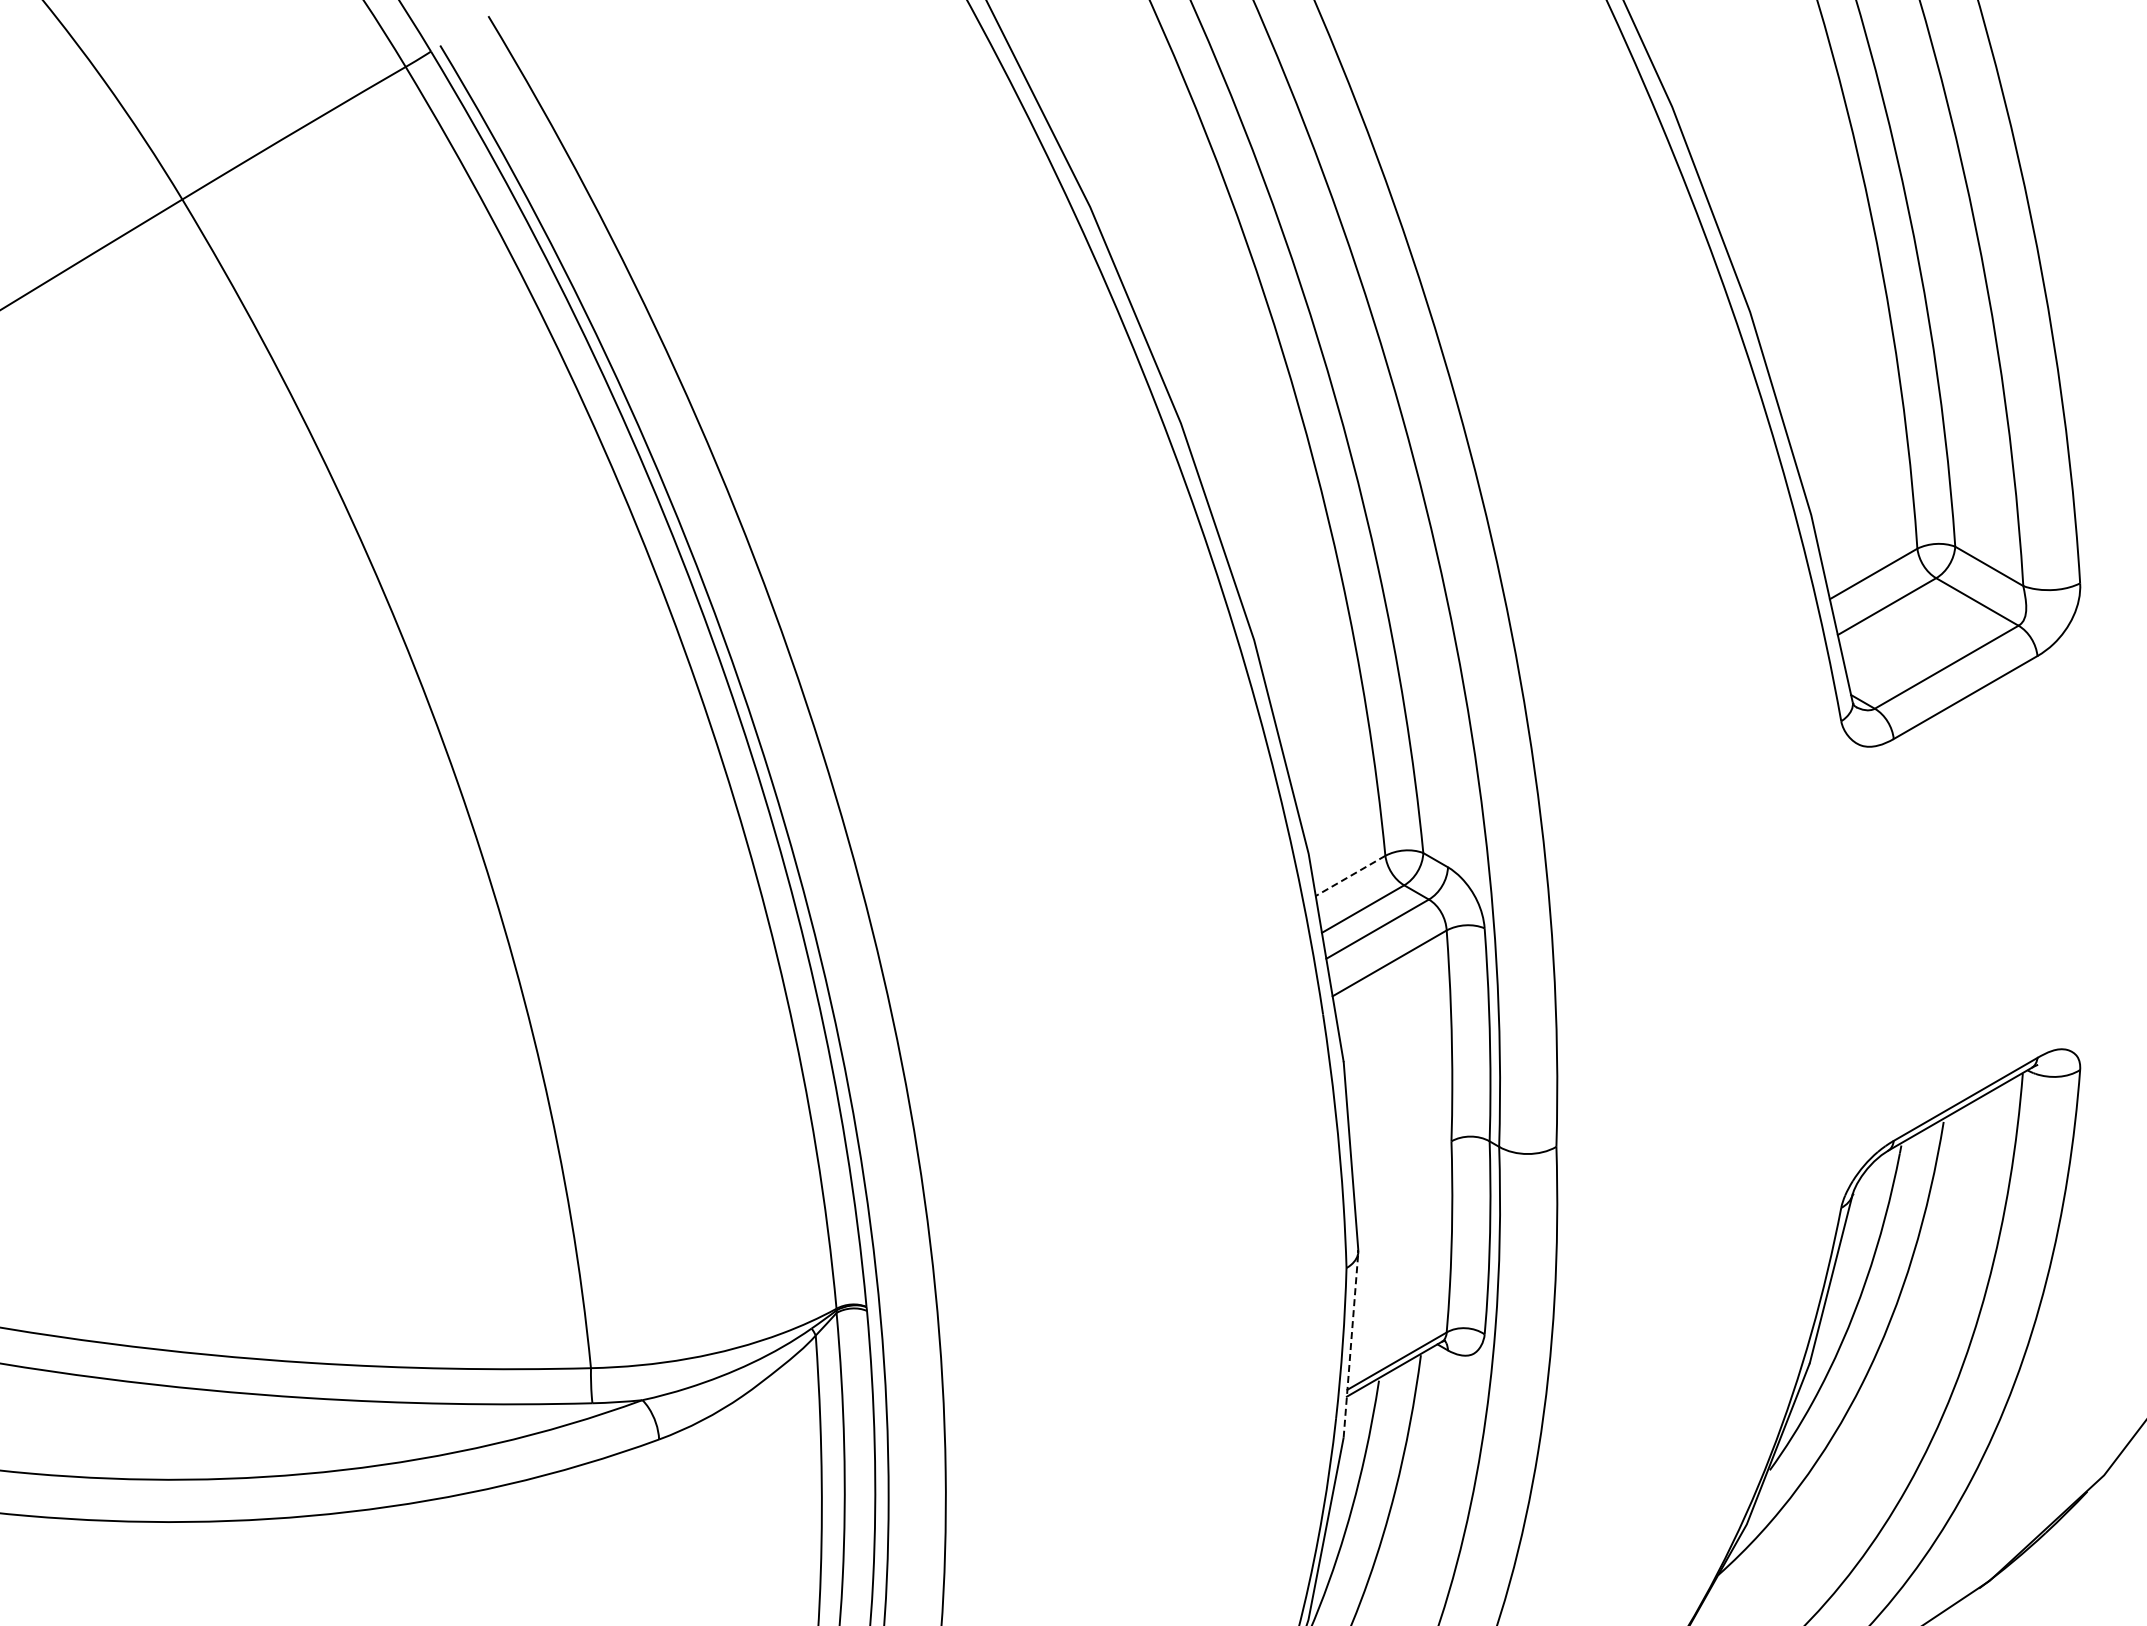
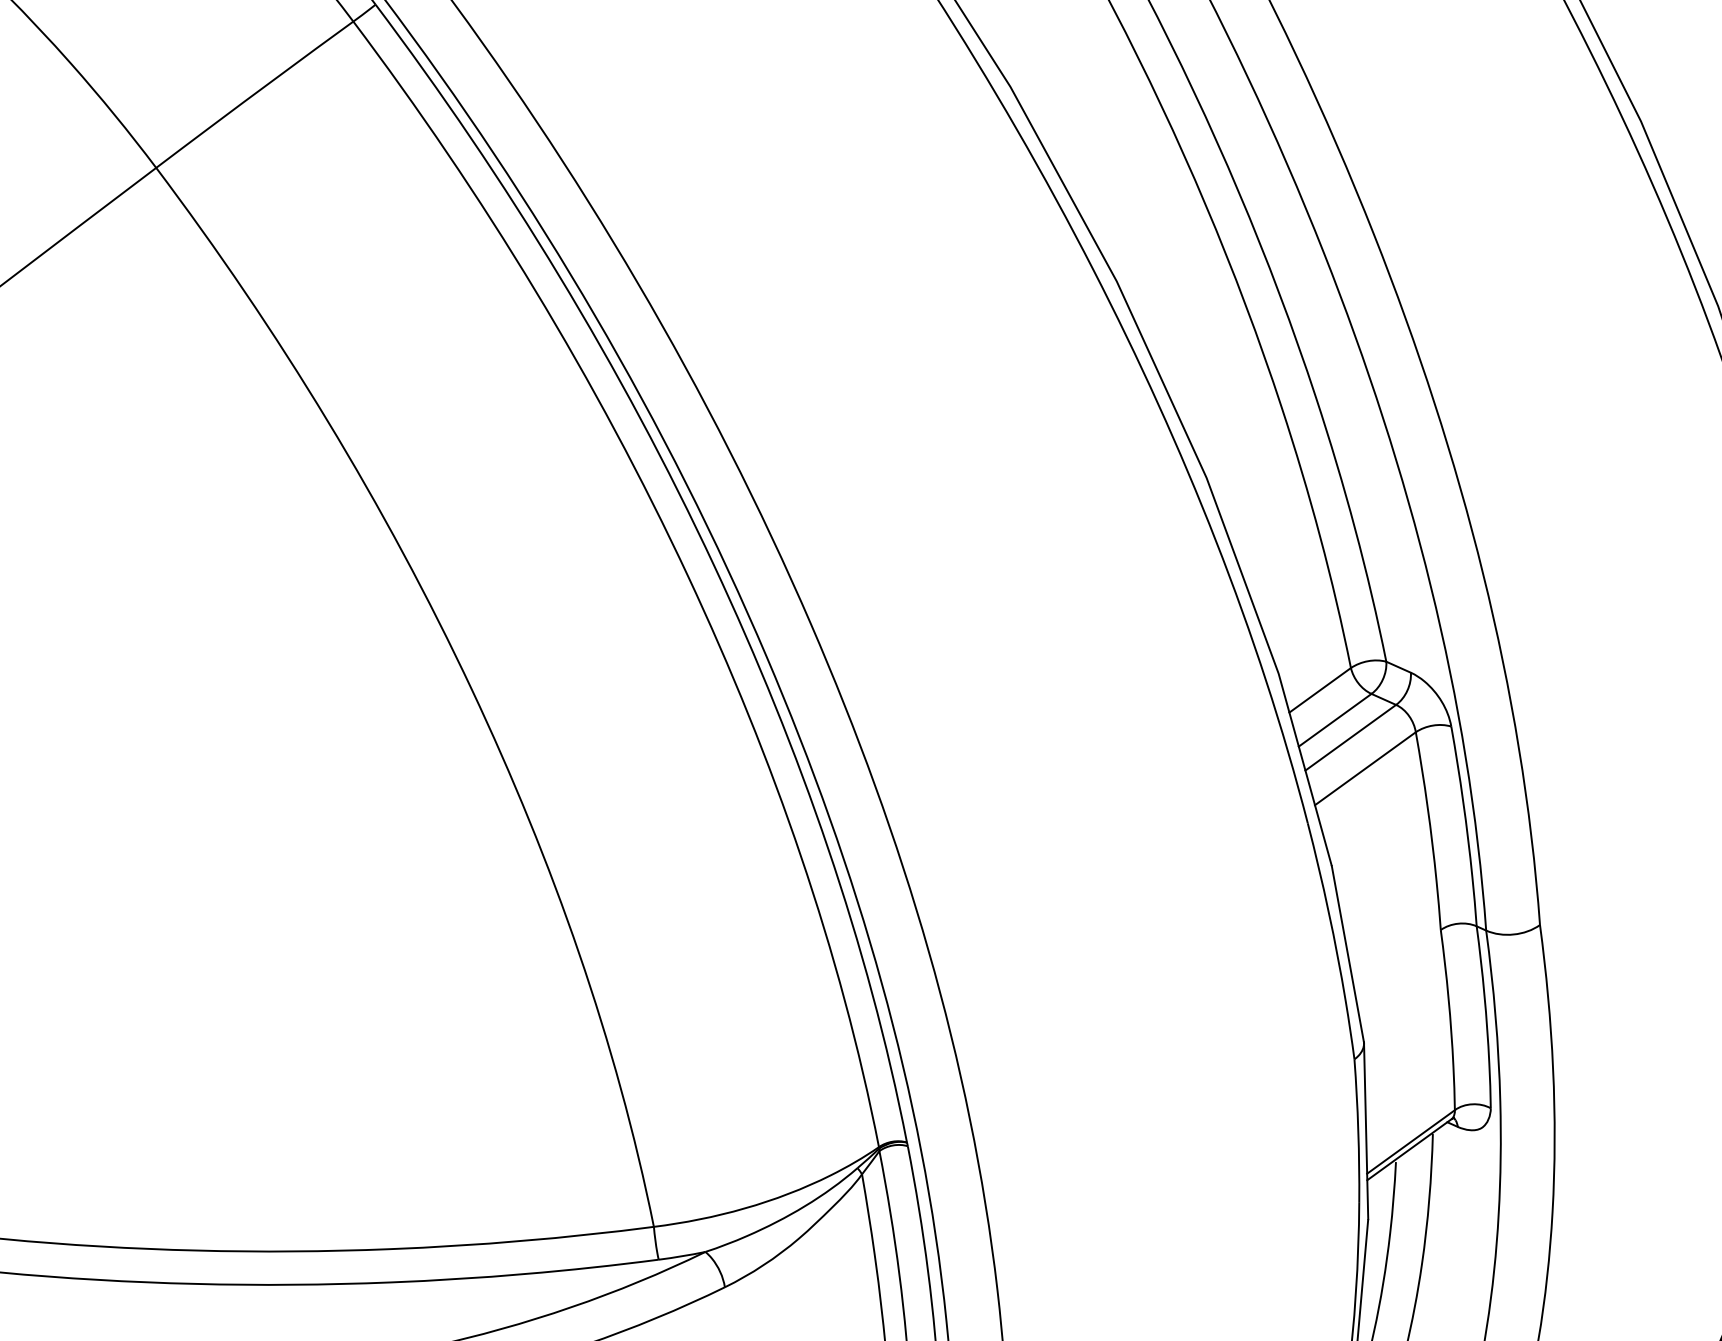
line: (1350, 876) -> (1320, 690), dashed -> solid
line: (1351, 1344) -> (1366, 1130), dashed -> solid

